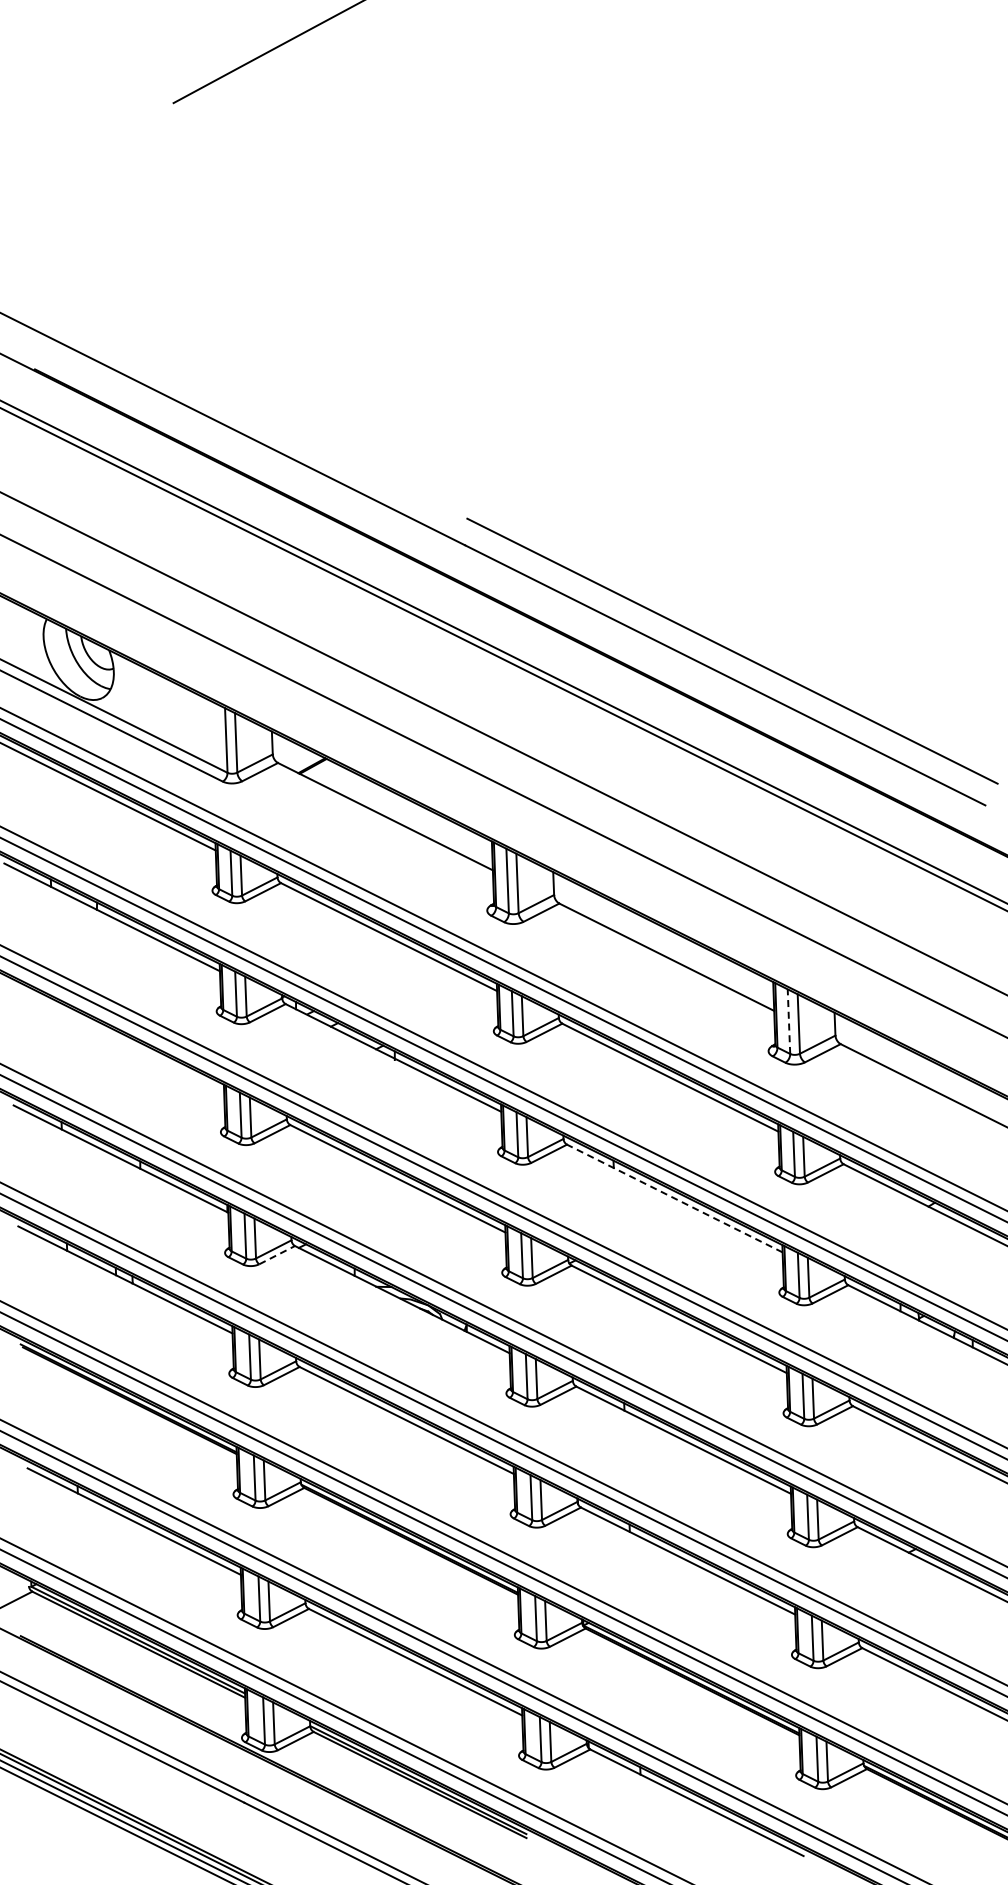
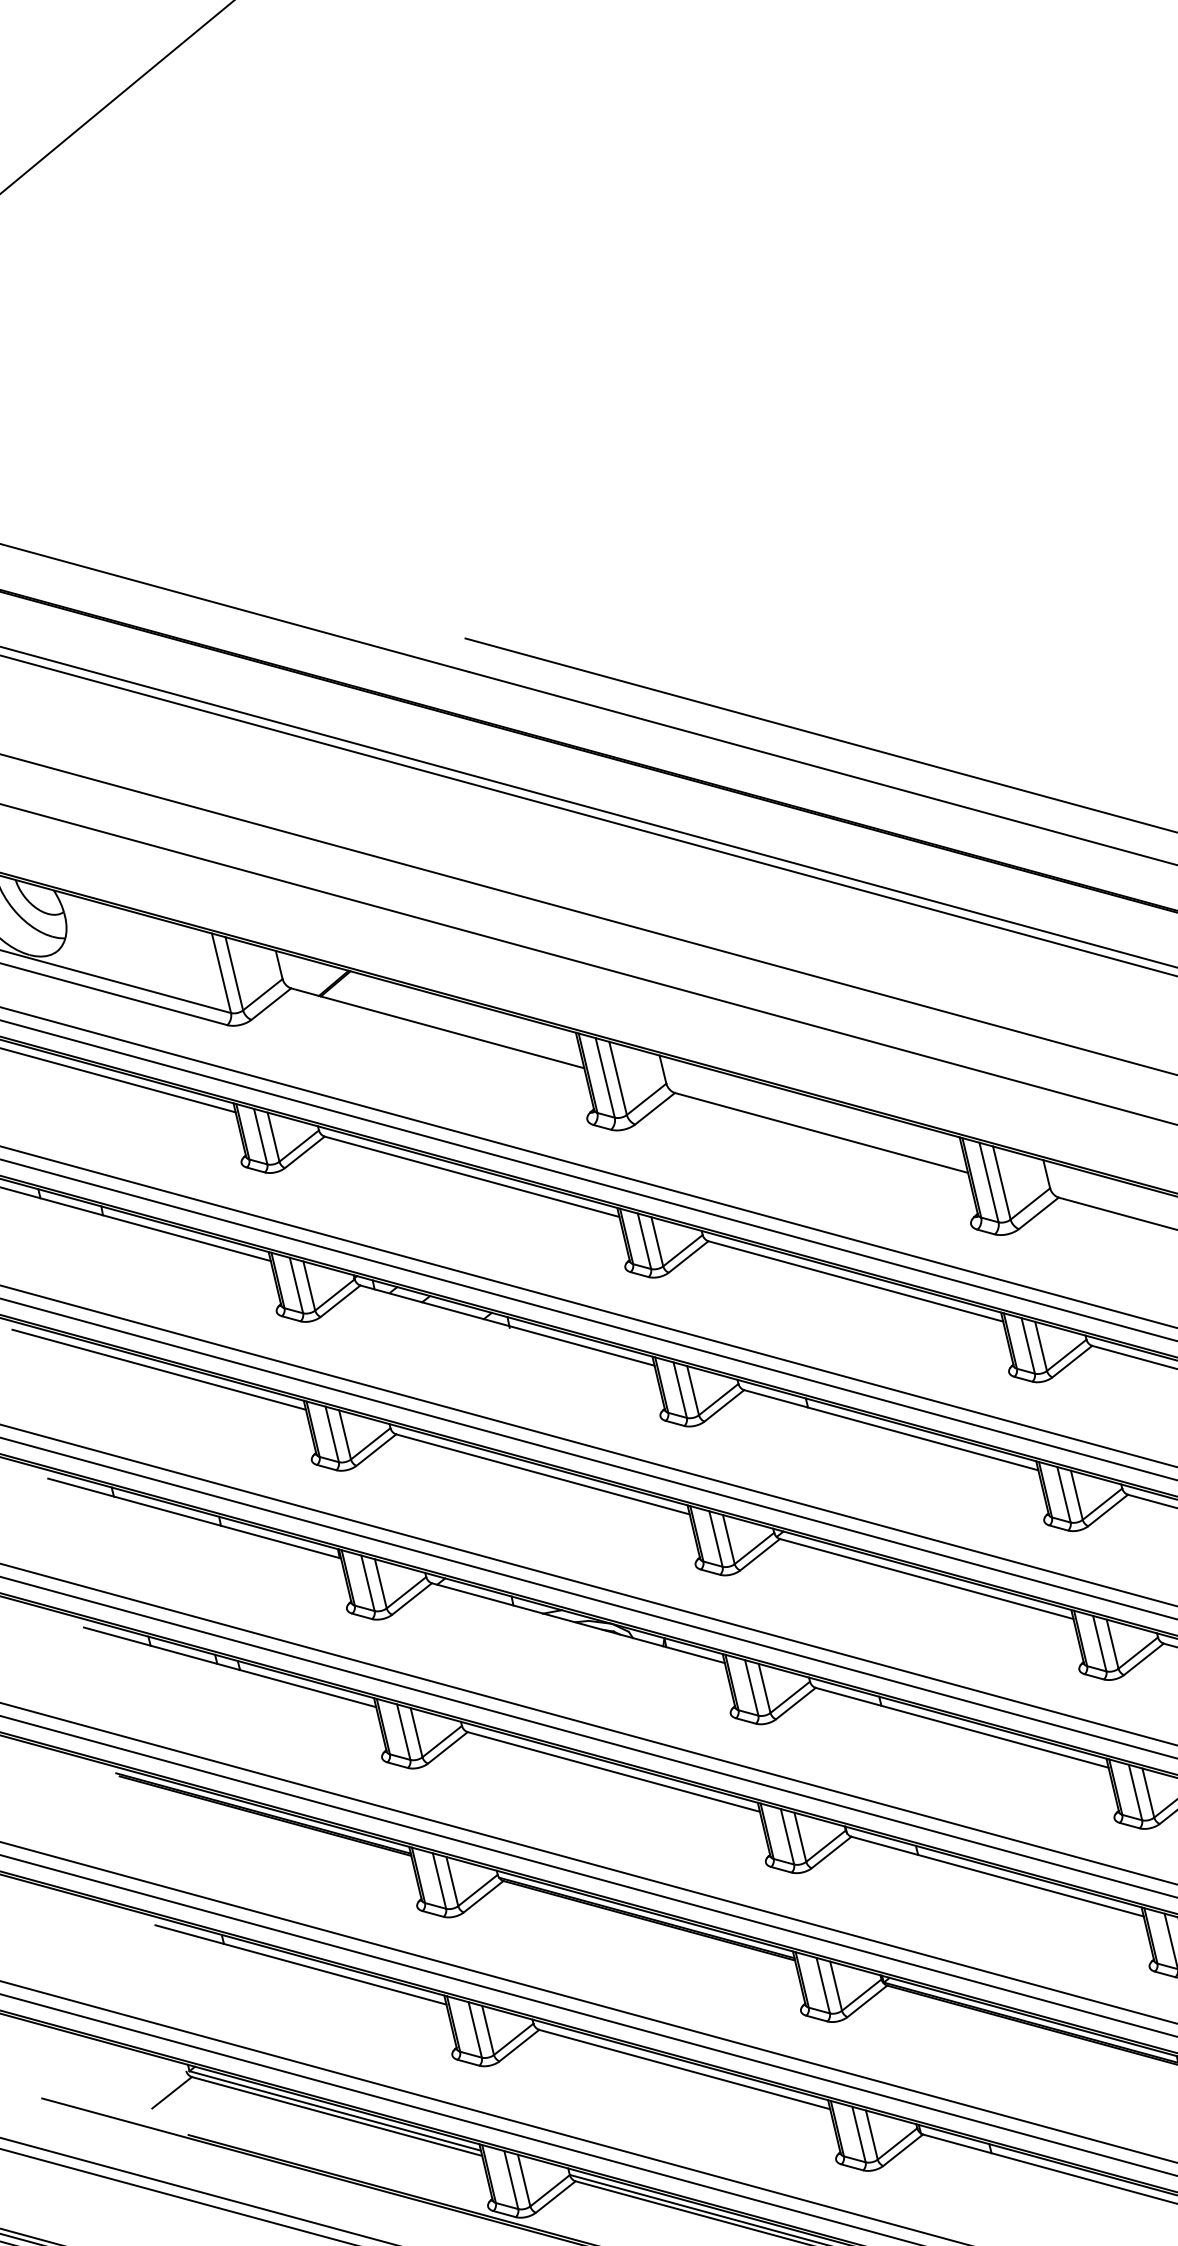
line: (788, 1021) -> (988, 1182), dashed -> solid
line: (116, 1038) -> (159, 1370), added
line: (674, 1198) -> (890, 1430), dashed -> solid
line: (277, 1254) -> (412, 1598), dashed -> solid

